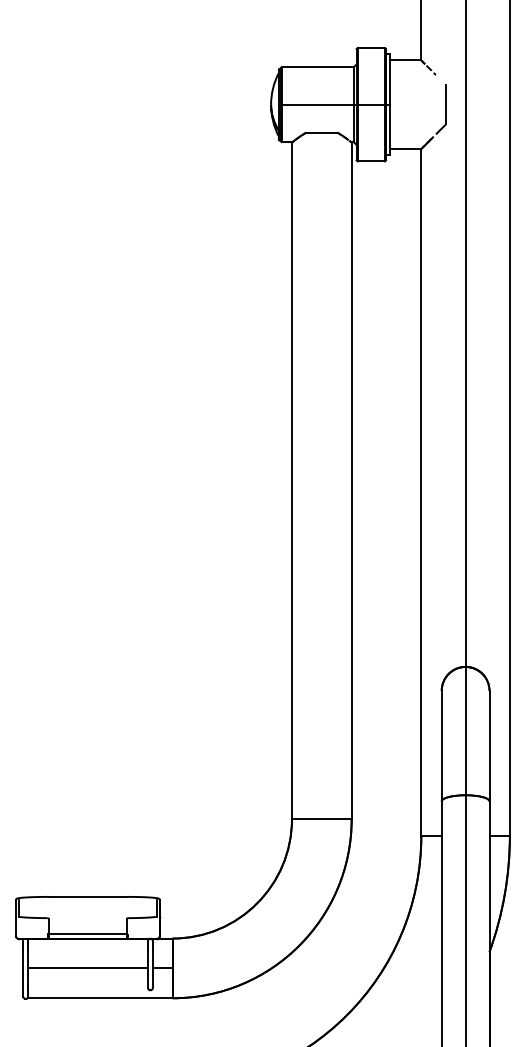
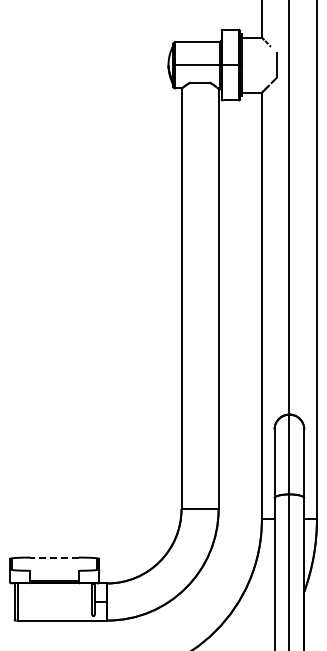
line: (87, 896) -> (54, 557), solid -> dashed
line: (87, 969) -> (54, 602), removed

